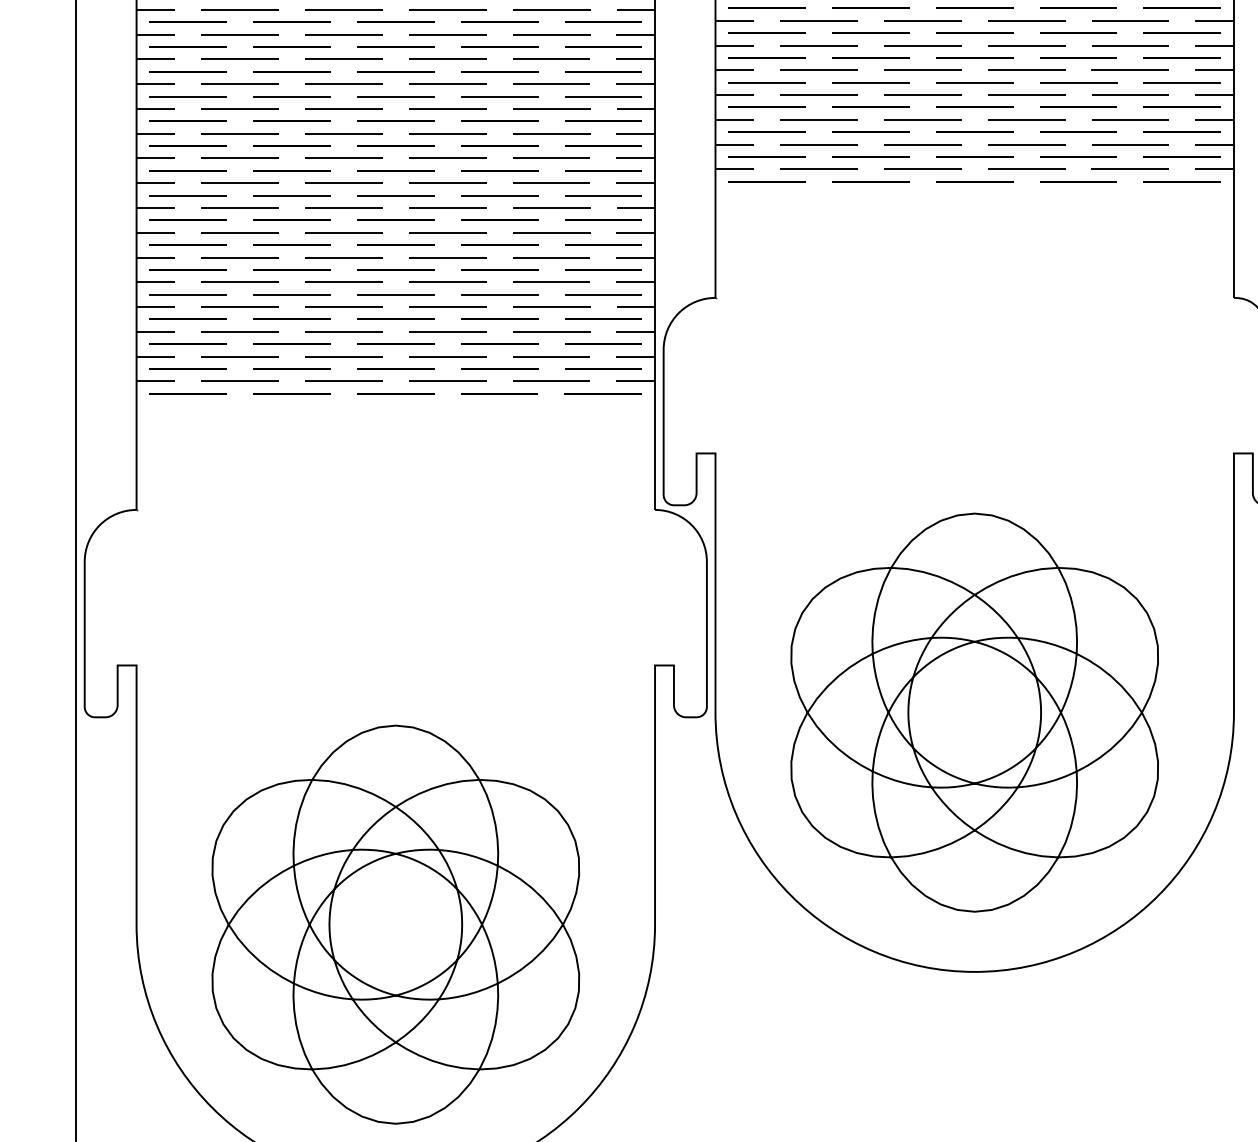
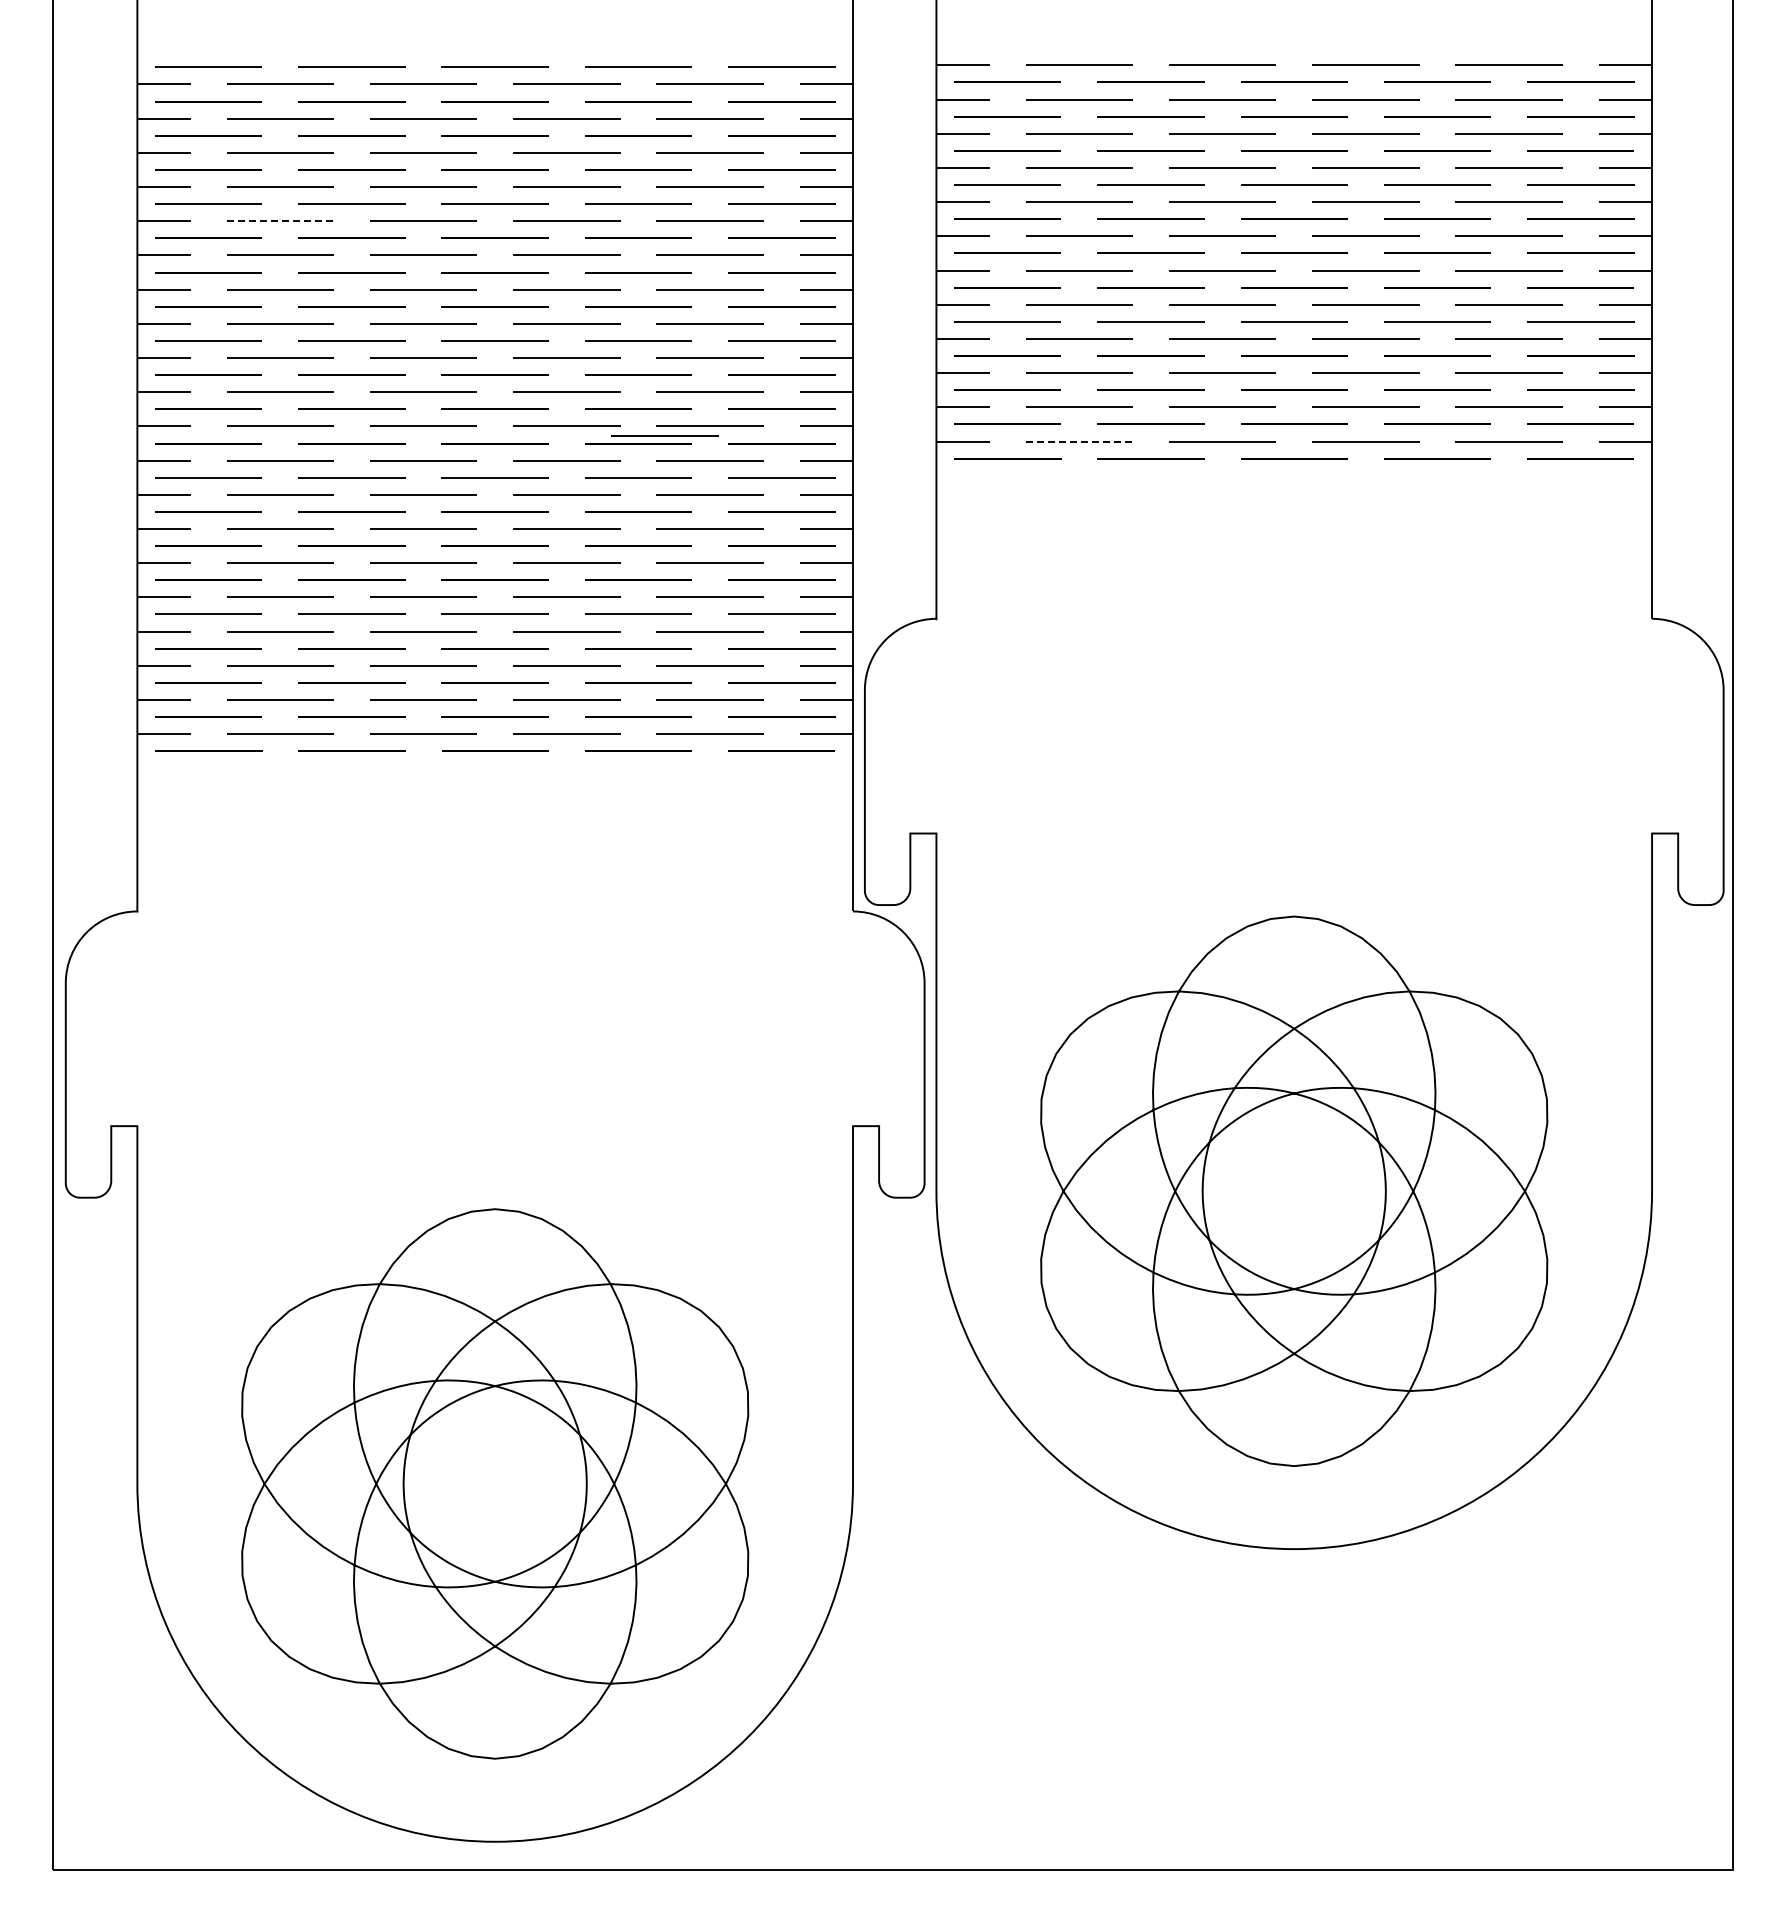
line: (240, 10) -> (280, 221), solid -> dashed
line: (518, 165) -> (664, 435), added
line: (819, 169) -> (1079, 441), solid -> dashed

